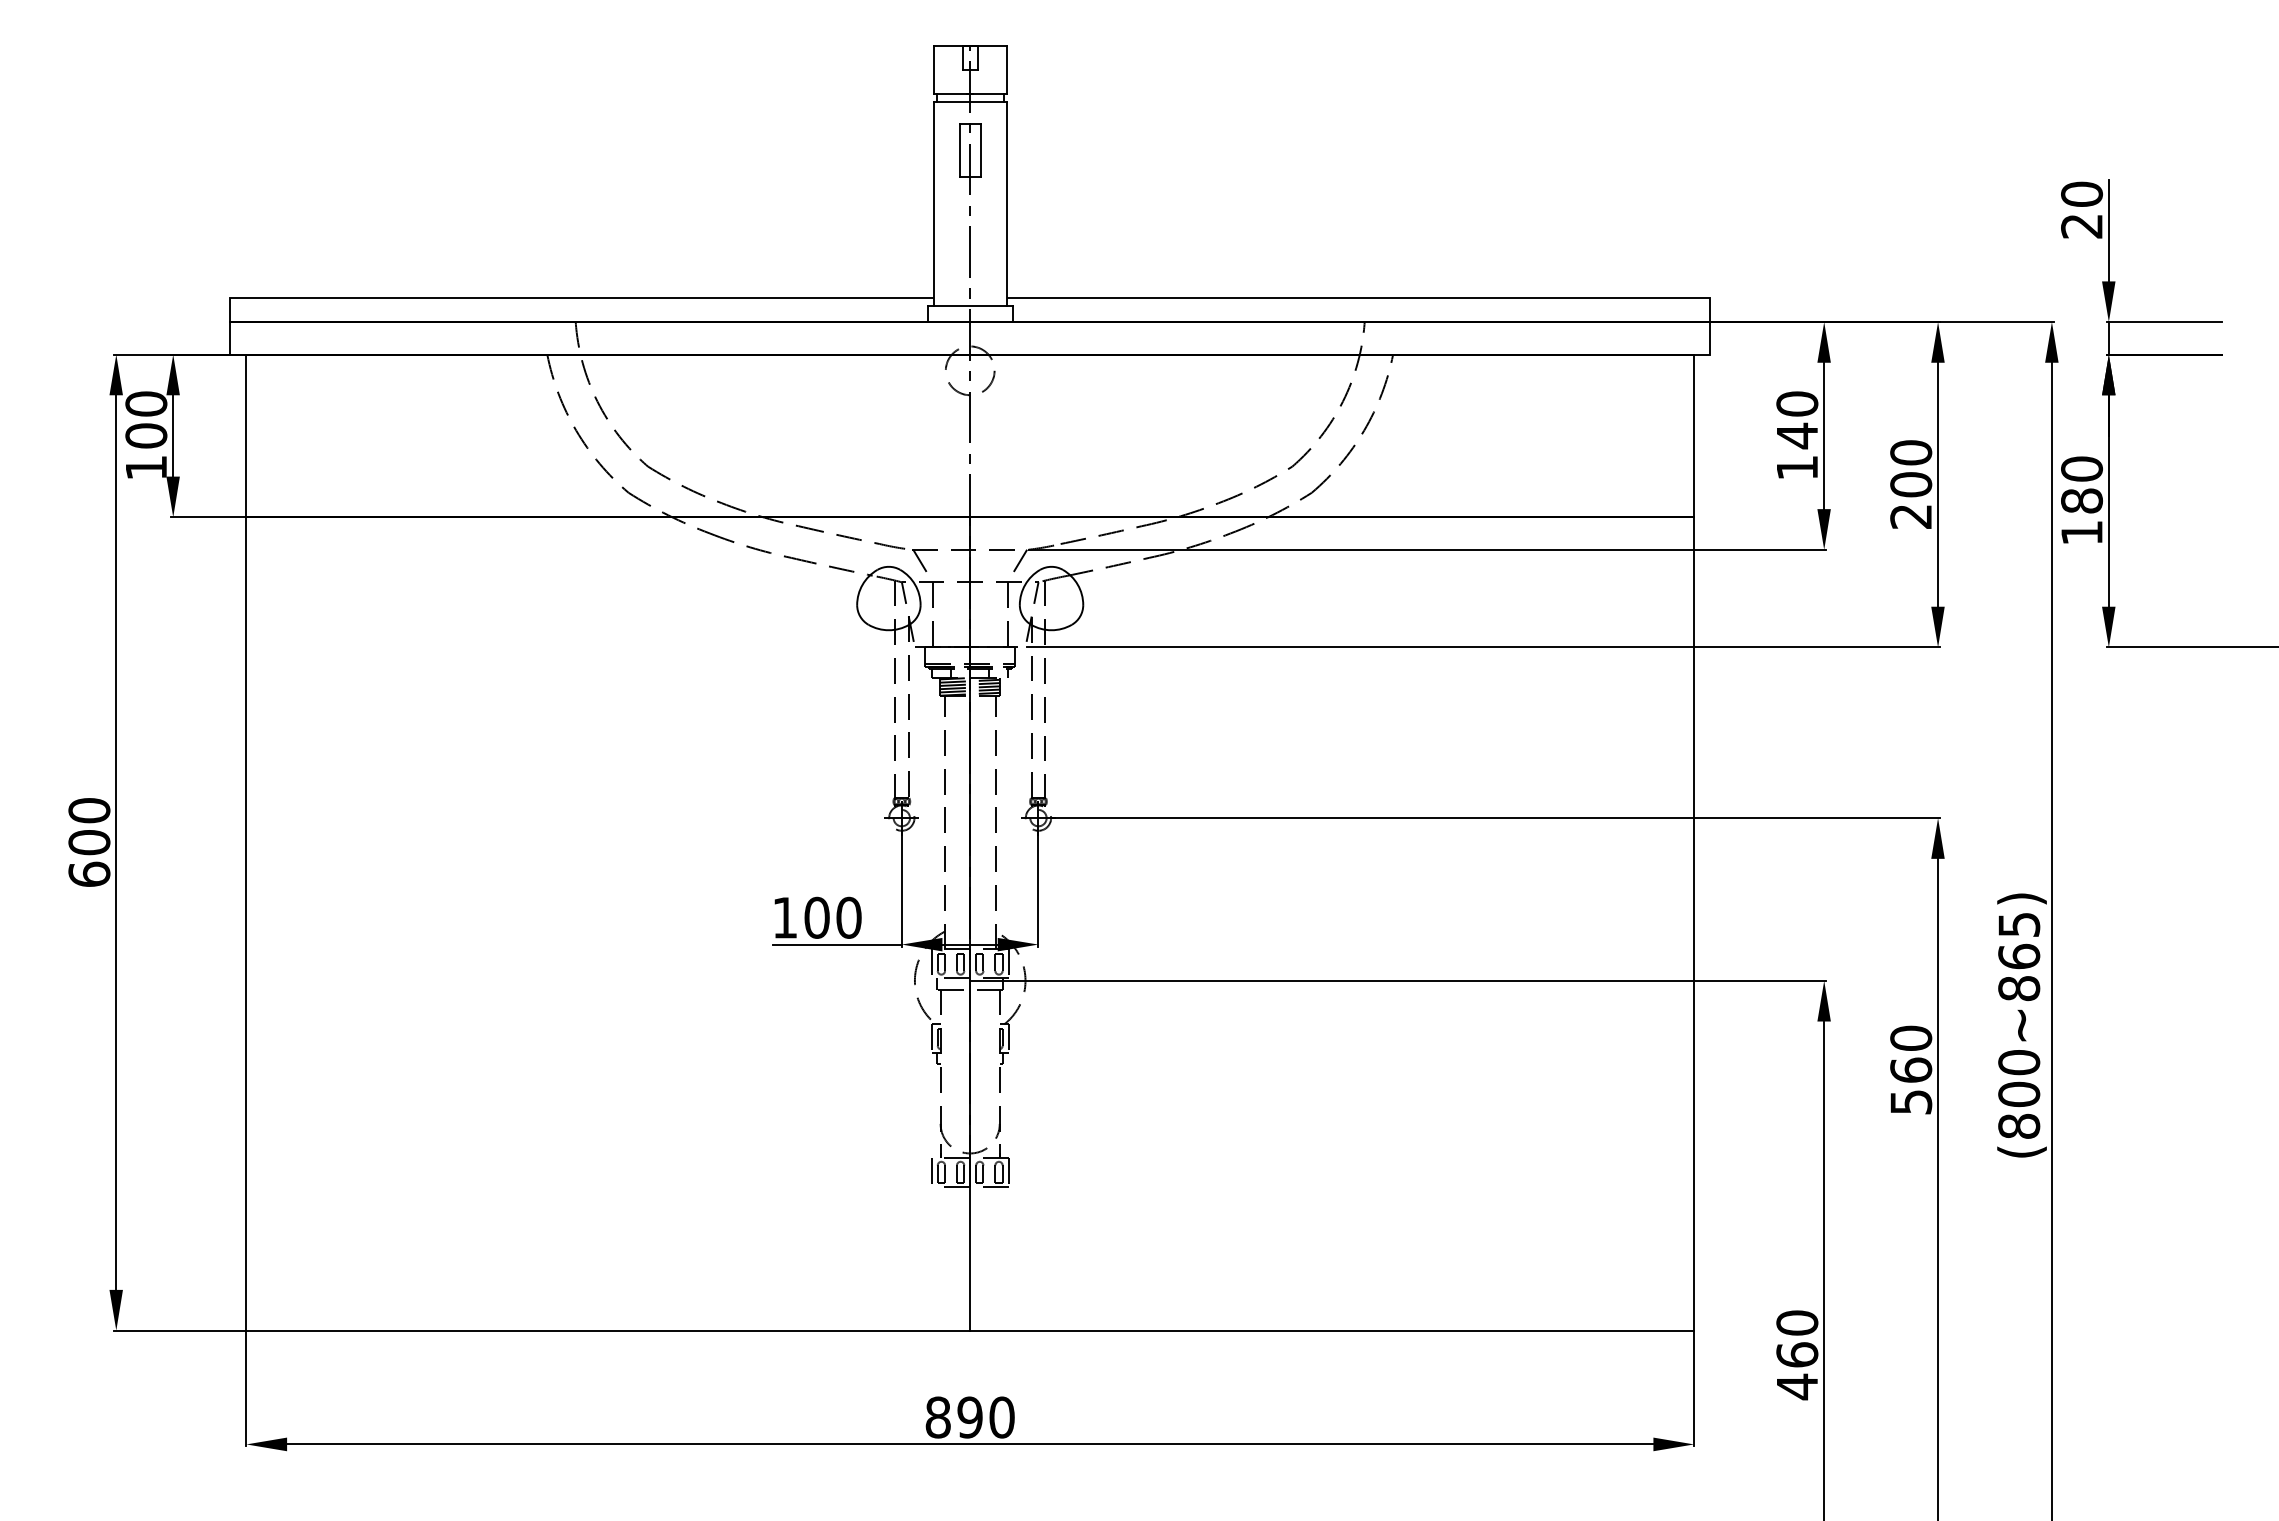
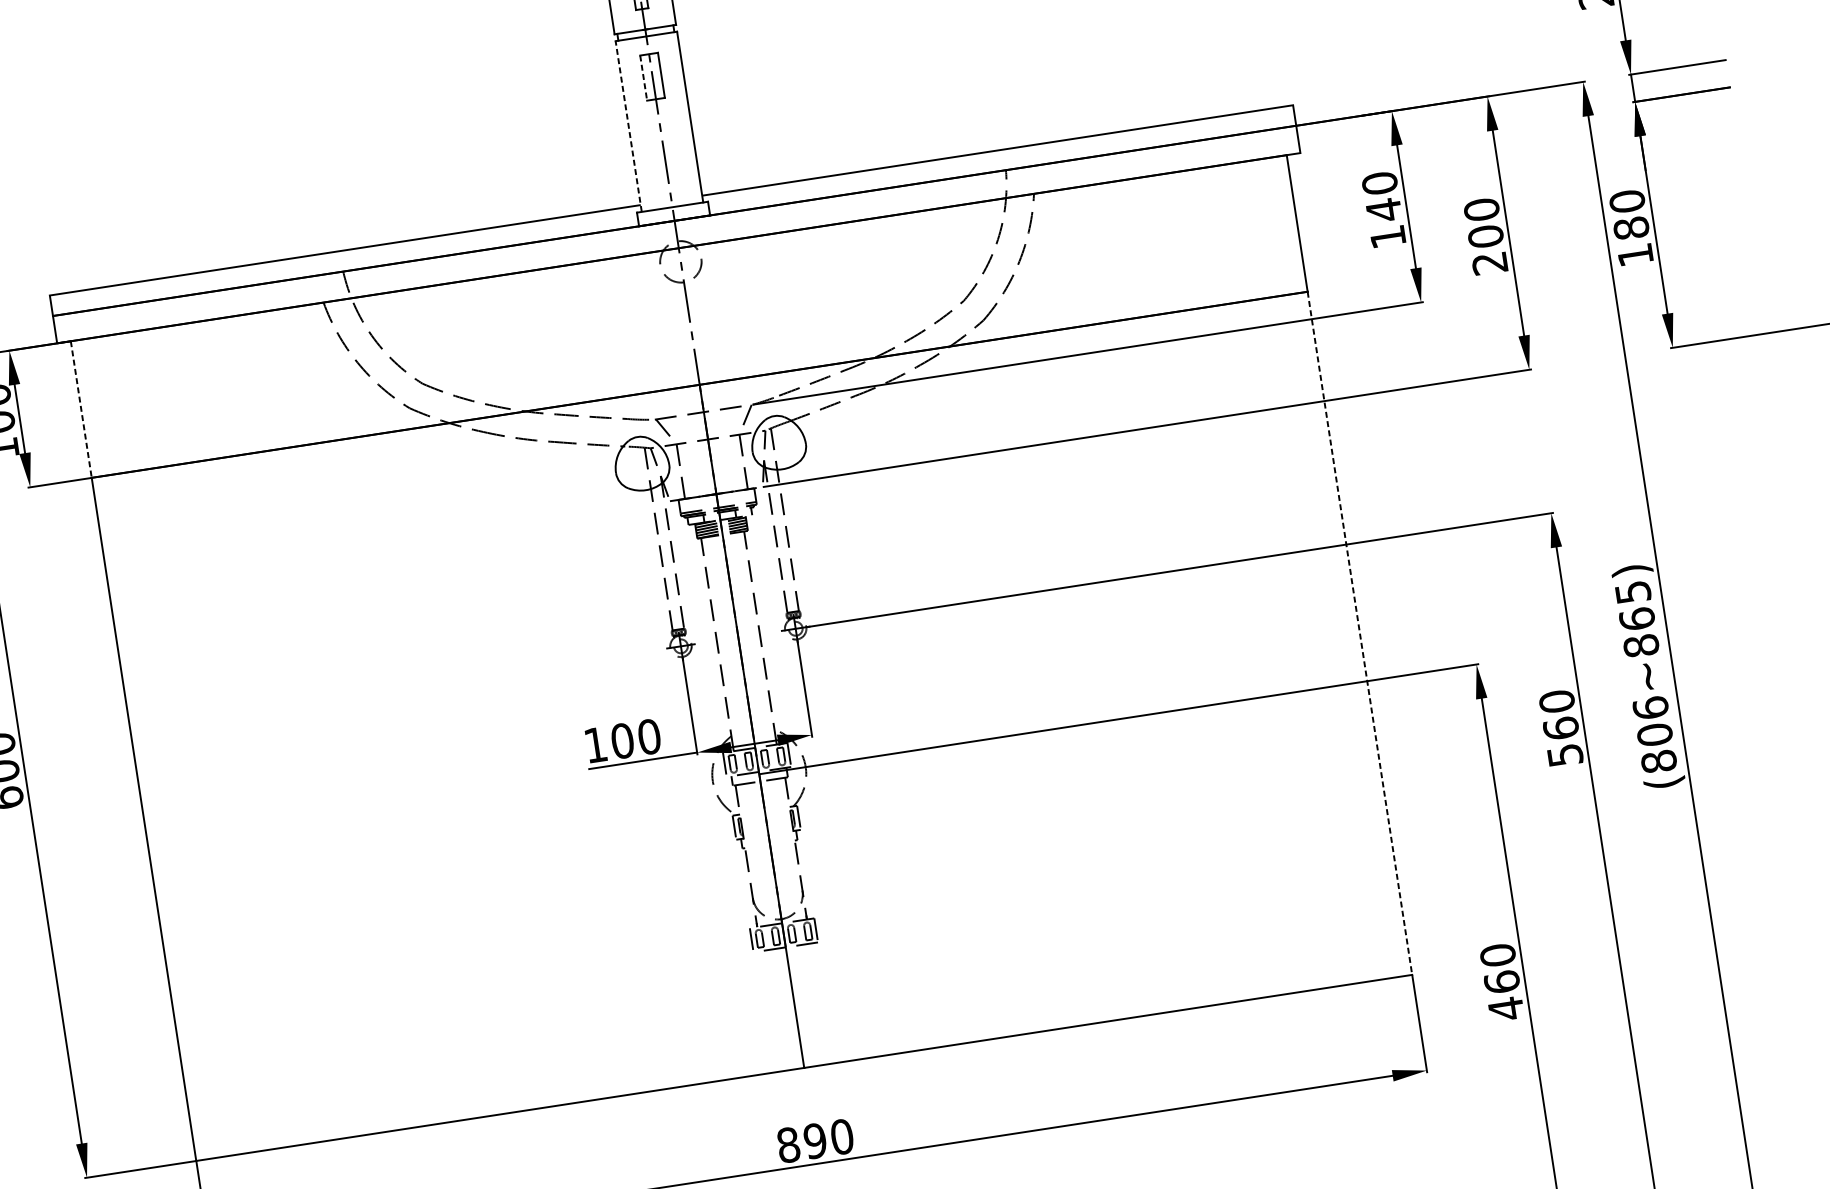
line: (959, 150) -> (643, 78), solid -> dashed
line: (933, 204) -> (628, 126), solid -> dashed
line: (246, 436) -> (81, 410), solid -> dashed
line: (1694, 923) -> (1360, 632), solid -> dashed
text: (2019, 1062) -> (1651, 707), (800~865) -> (806~865)

